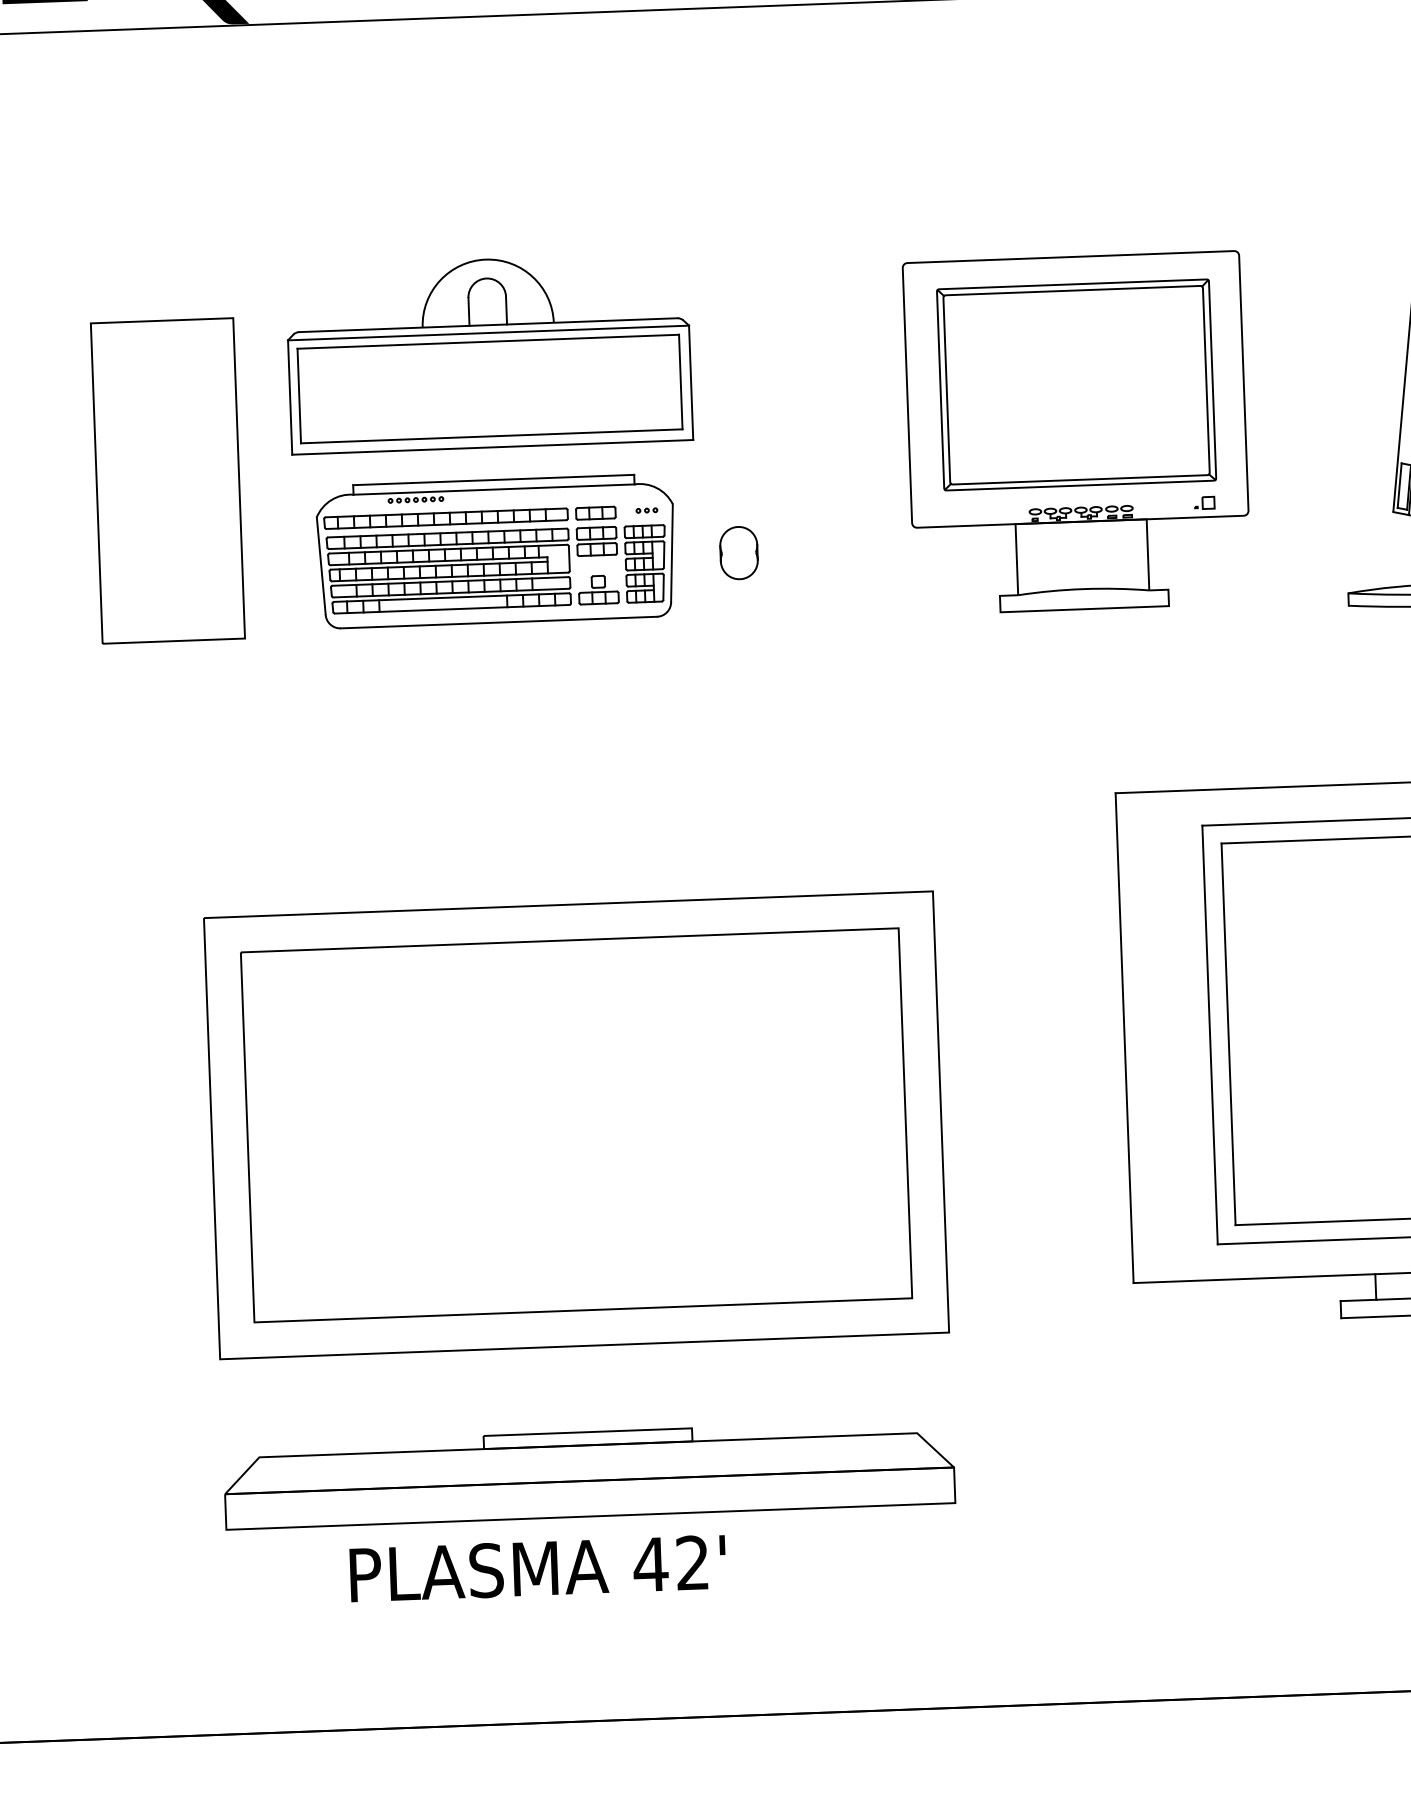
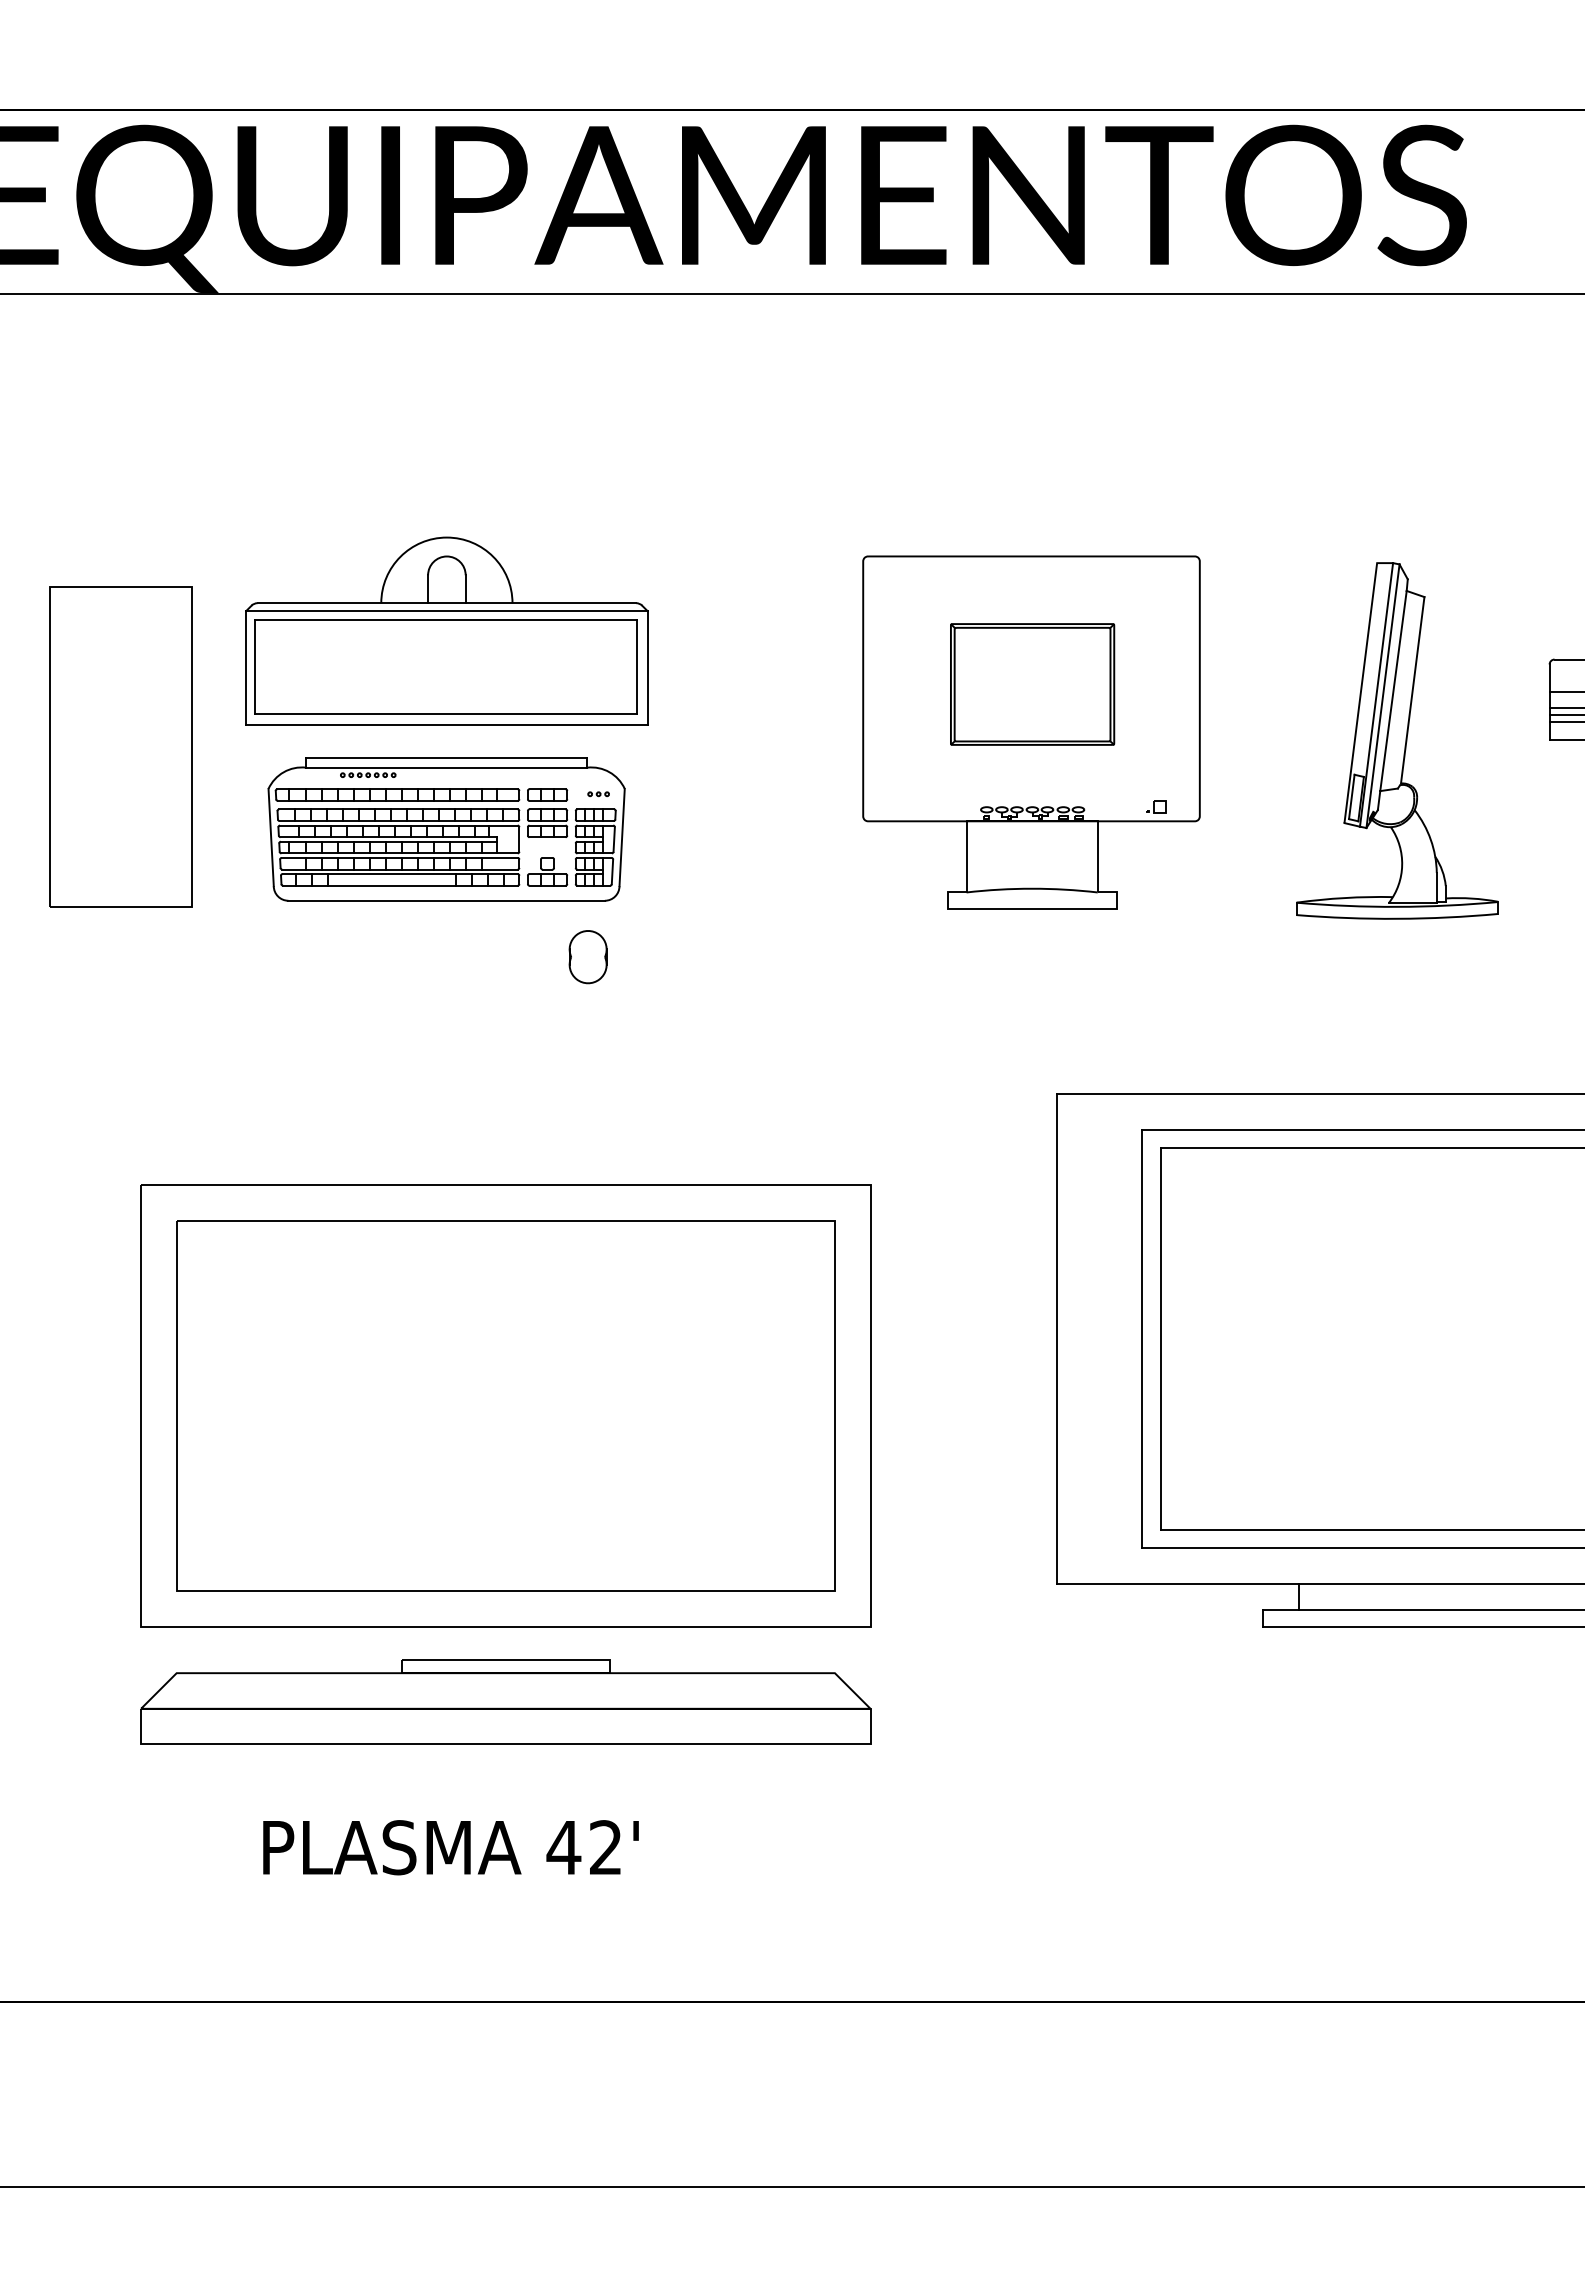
part: (1076, 384) -> (1032, 684), size x0.6
part: (738, 553) -> (587, 957), moved
part: (589, 1473) -> (505, 1701), moved

